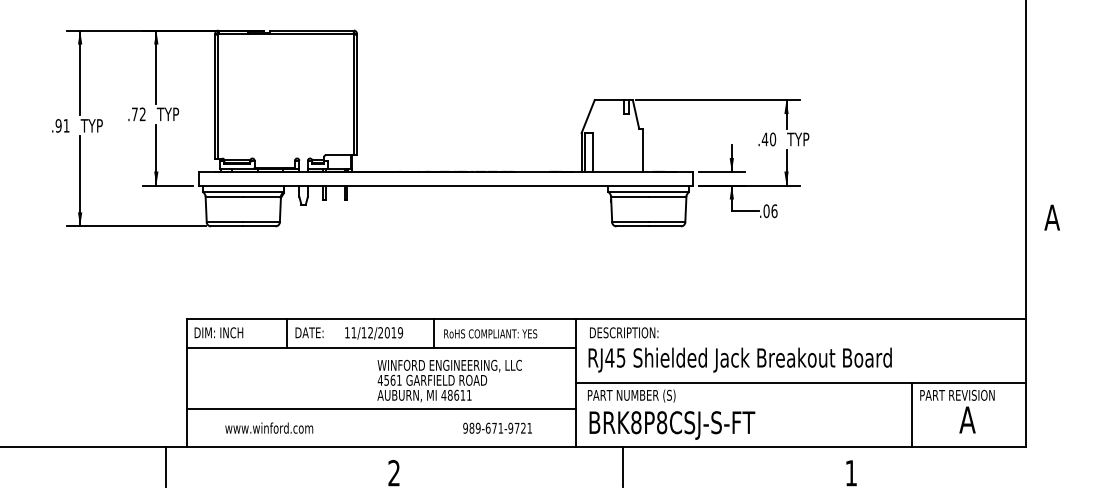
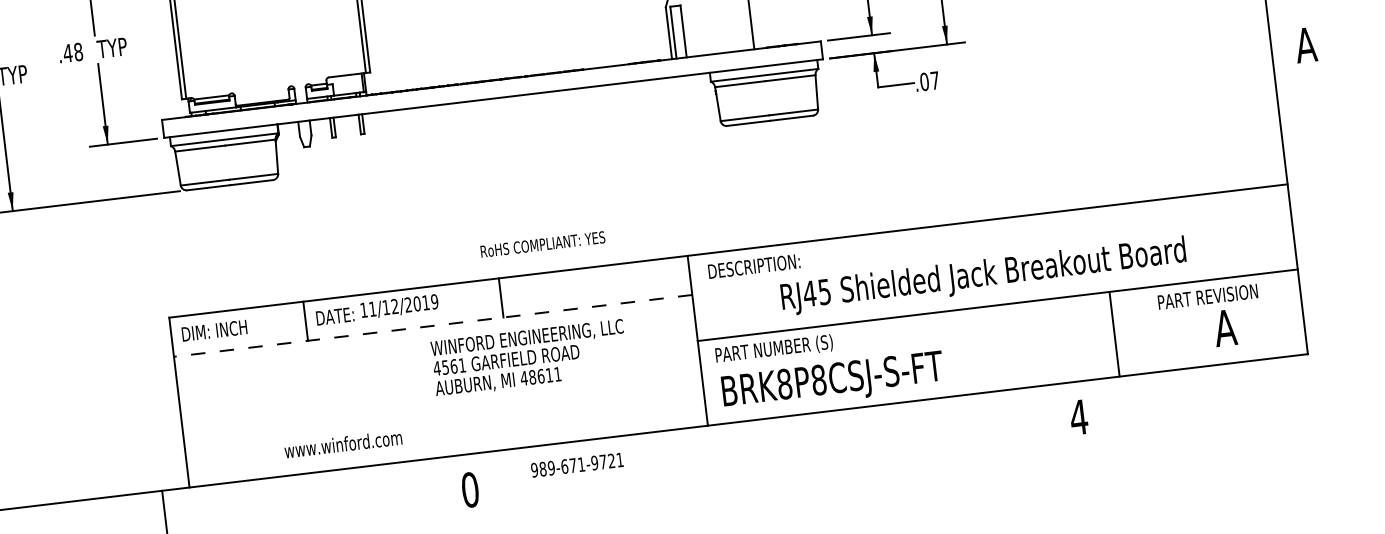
text: (138, 114) -> (72, 52), .72 -> .48
text: (774, 211) -> (935, 81), .06 -> .07
text: (373, 333) -> (398, 307), moved
text: (490, 333) -> (542, 243), moved
line: (381, 348) -> (433, 325), solid -> dashed
text: (739, 359) -> (982, 275), moved
line: (380, 409) -> (441, 407), removed
line: (912, 414) -> (1115, 333), moved
text: (269, 427) -> (343, 443), moved
text: (497, 427) -> (576, 464), moved
line: (623, 466) -> (774, 444), removed
text: (394, 473) -> (470, 490), 2 -> 0
text: (851, 473) -> (1079, 417), 1 -> 4

